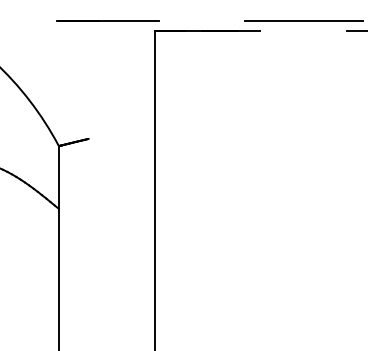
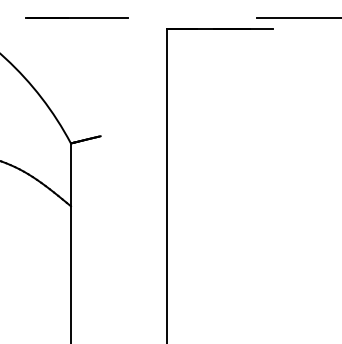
line: (107, 20) -> (76, 17), moved

